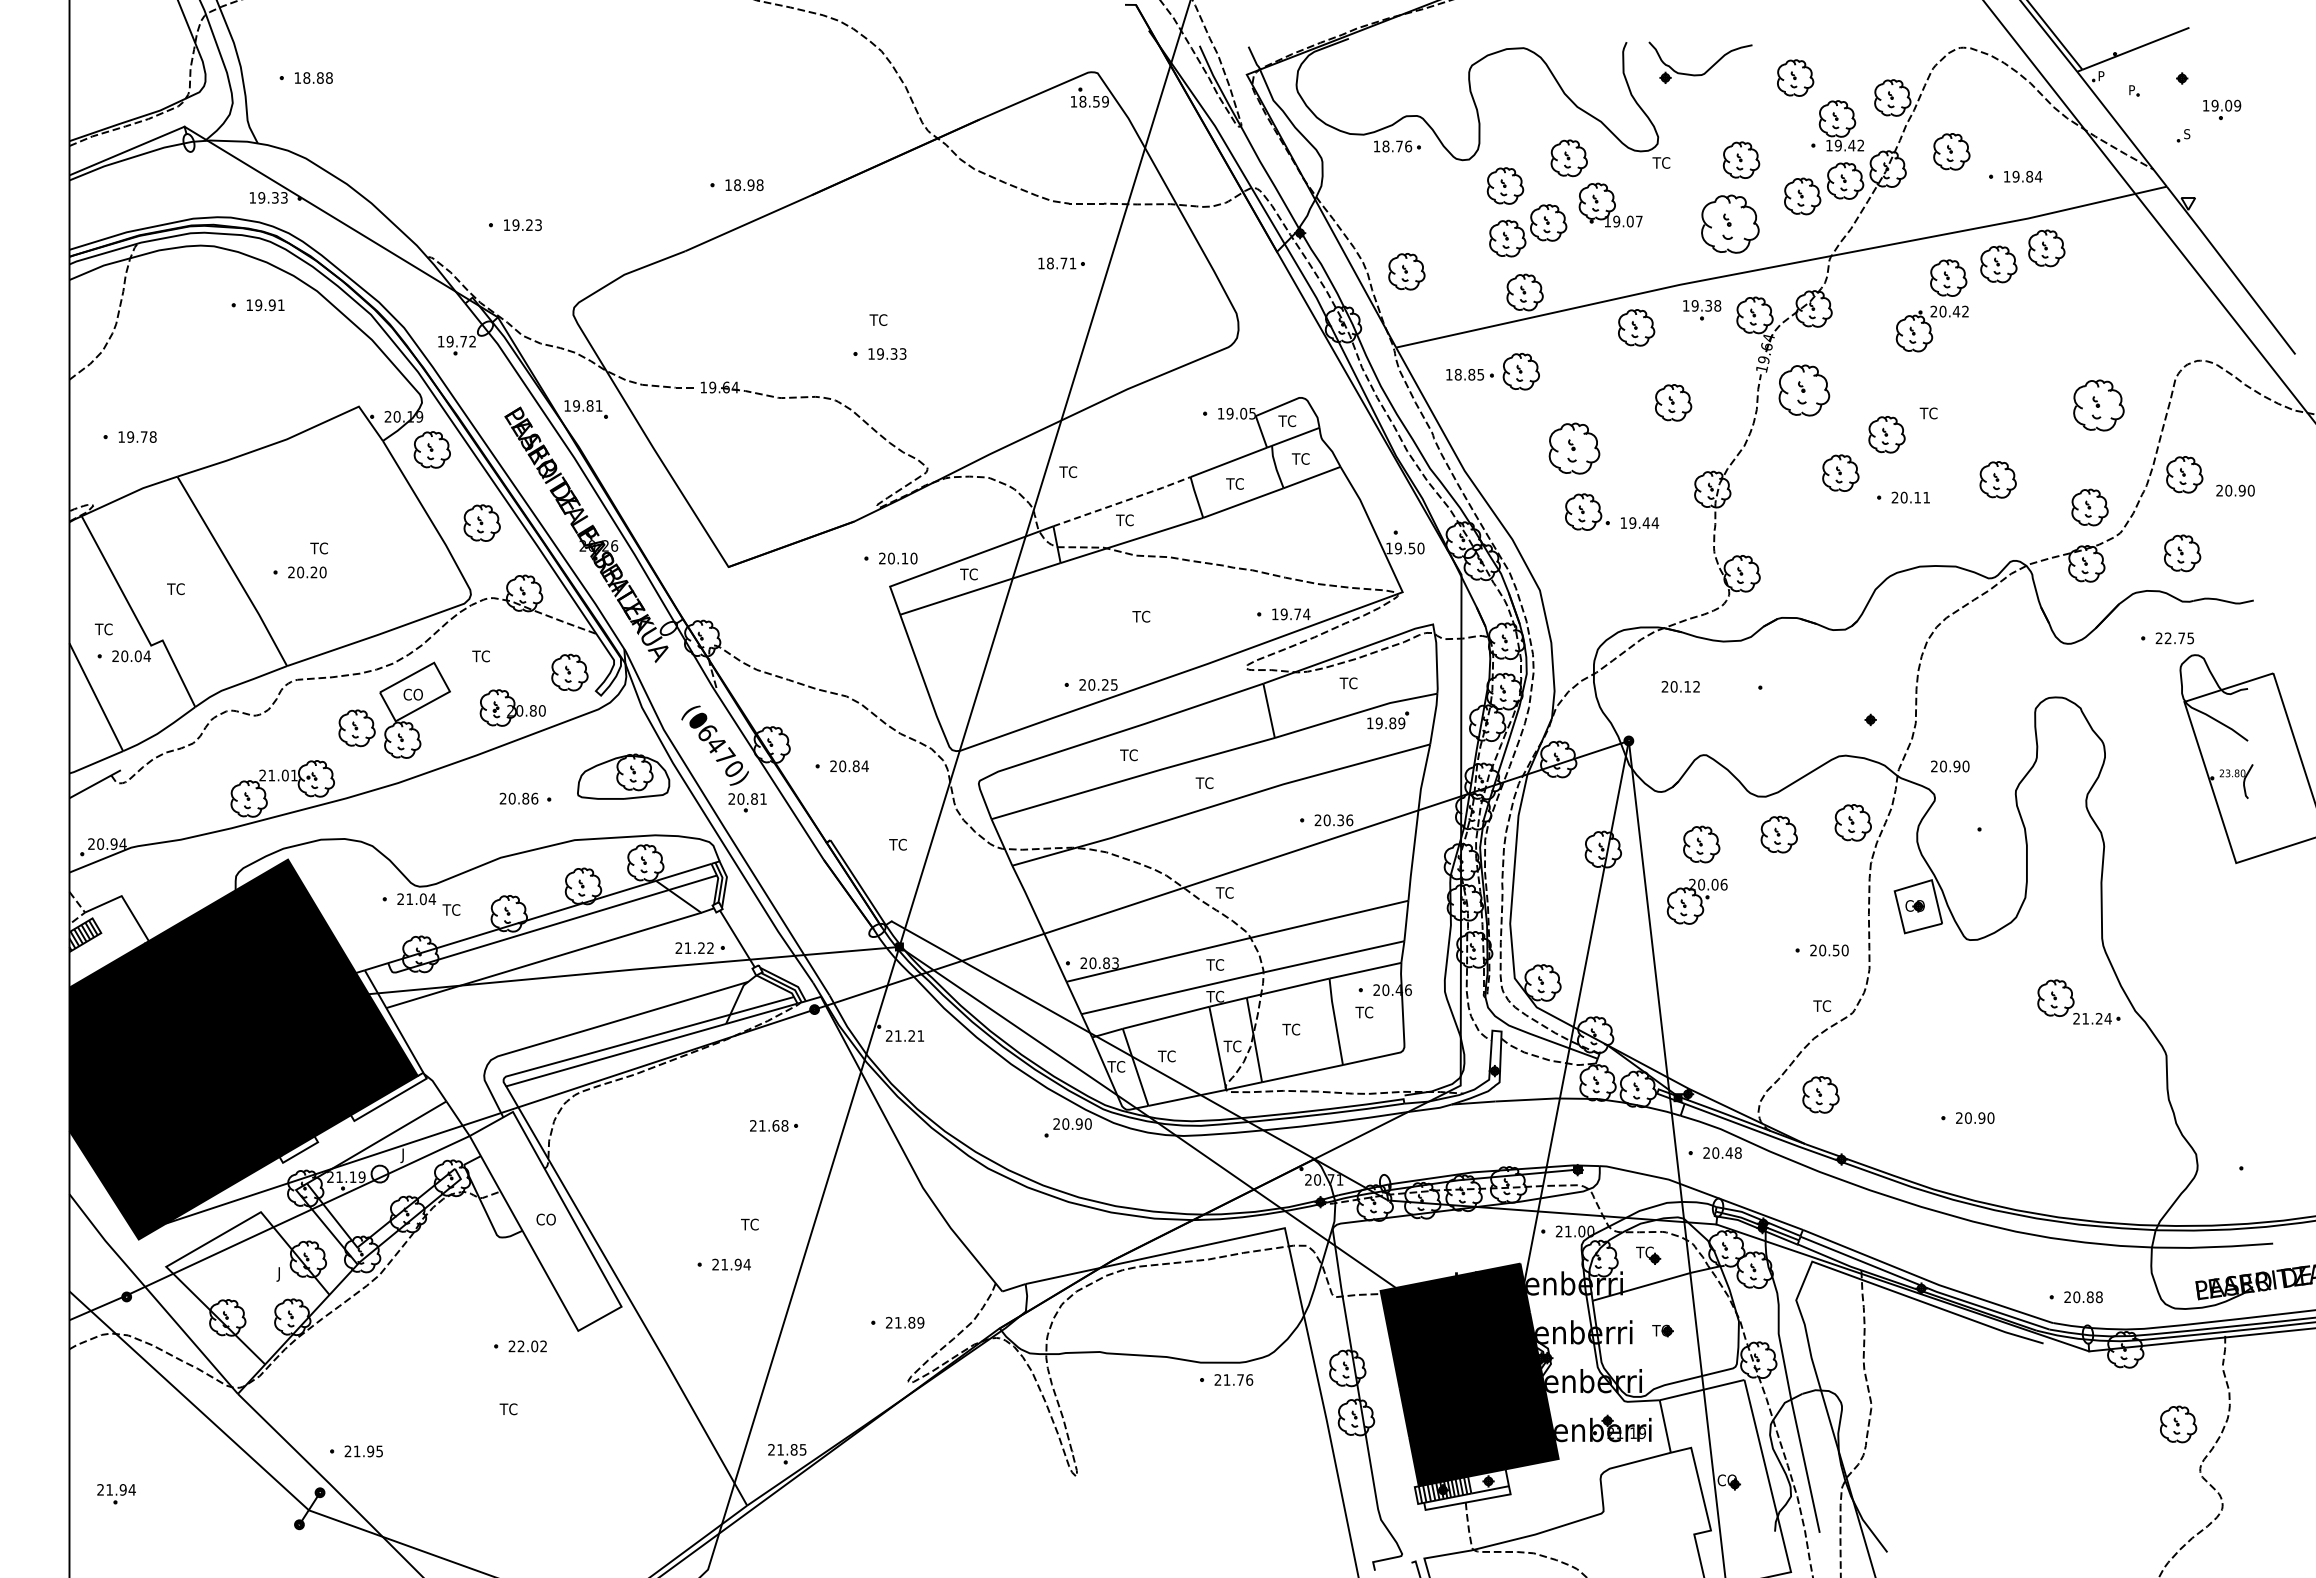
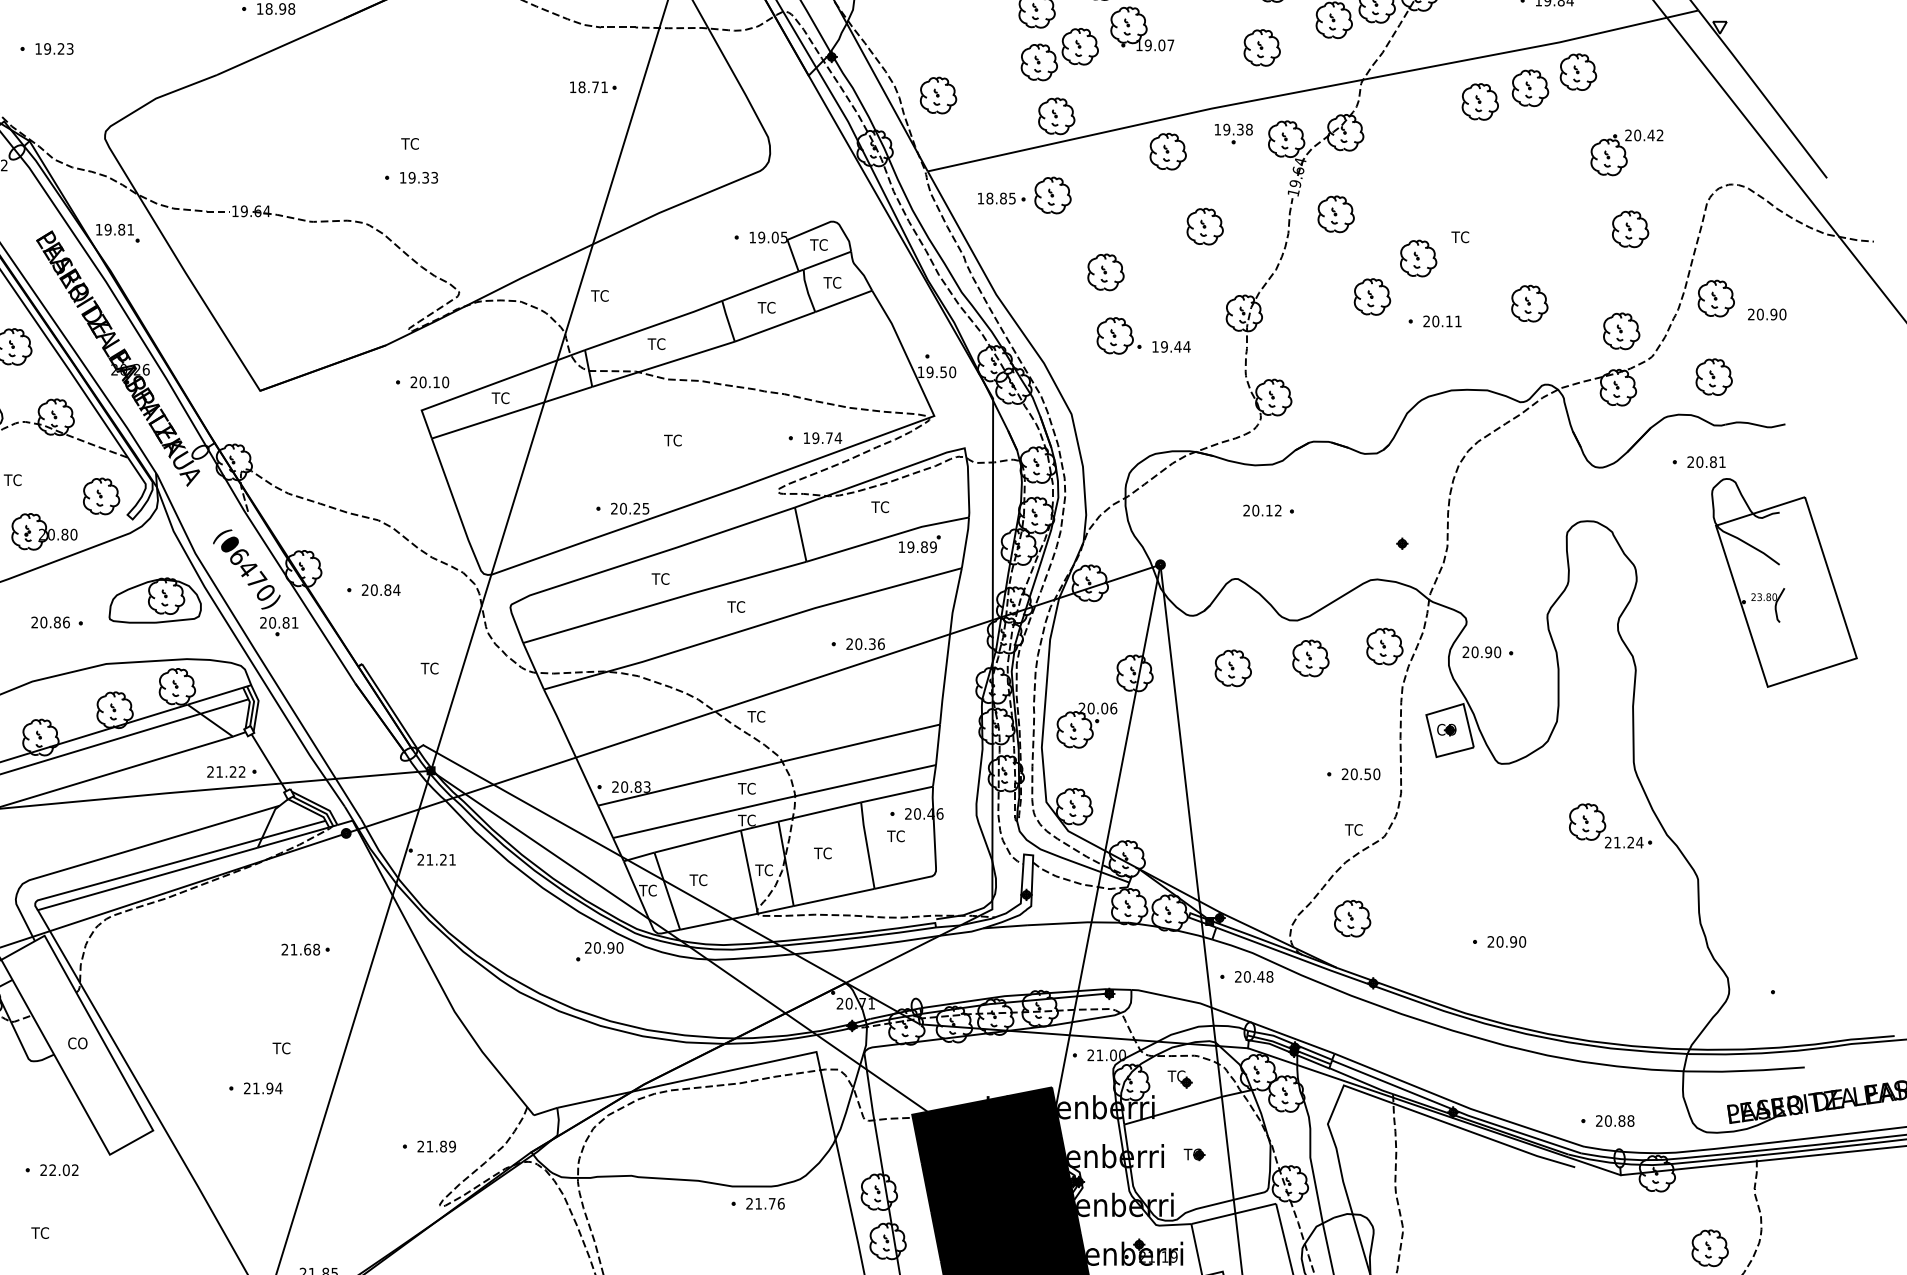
part: (1730, 223) -> (1262, 47), size x0.62
part: (1931, 328) -> (1626, 152), moved
part: (1804, 390) -> (1336, 214), size x0.71
part: (2098, 405) -> (1630, 229), size x0.71
part: (1573, 448) -> (1105, 272), size x0.71
line: (1122, 501) -> (654, 325), dashed -> solid
text: (2179, 638) -> (1711, 462), 22.75 -> 20.81
text: (1680, 686) -> (1262, 510), moved
text: (1950, 766) -> (1482, 652), moved
part: (1696, 901) -> (1086, 725), moved

